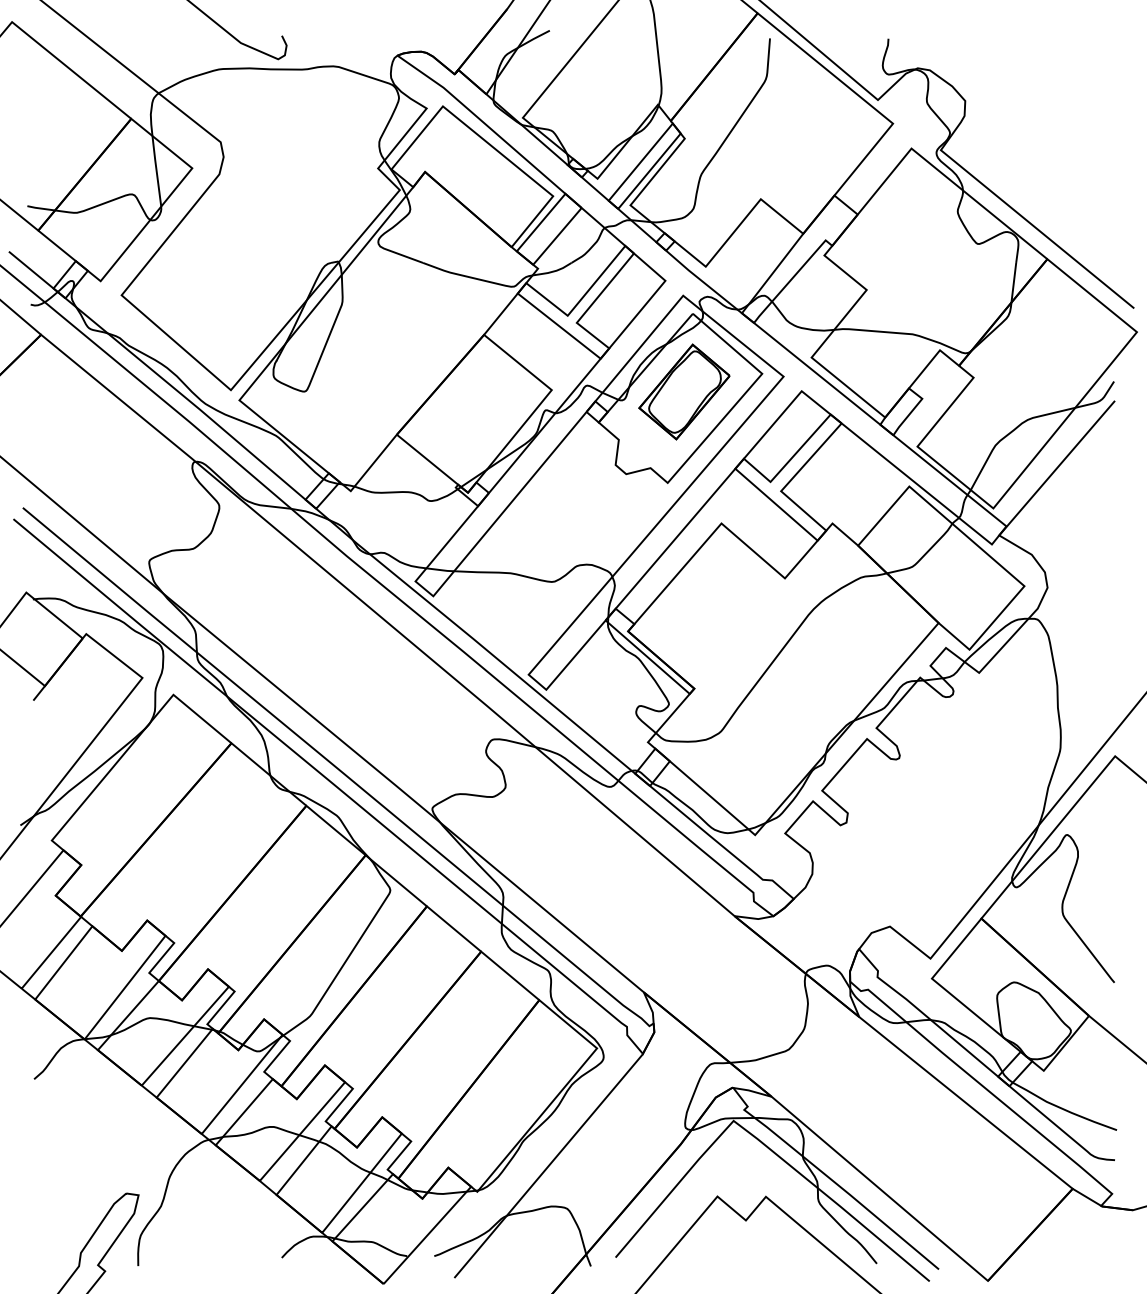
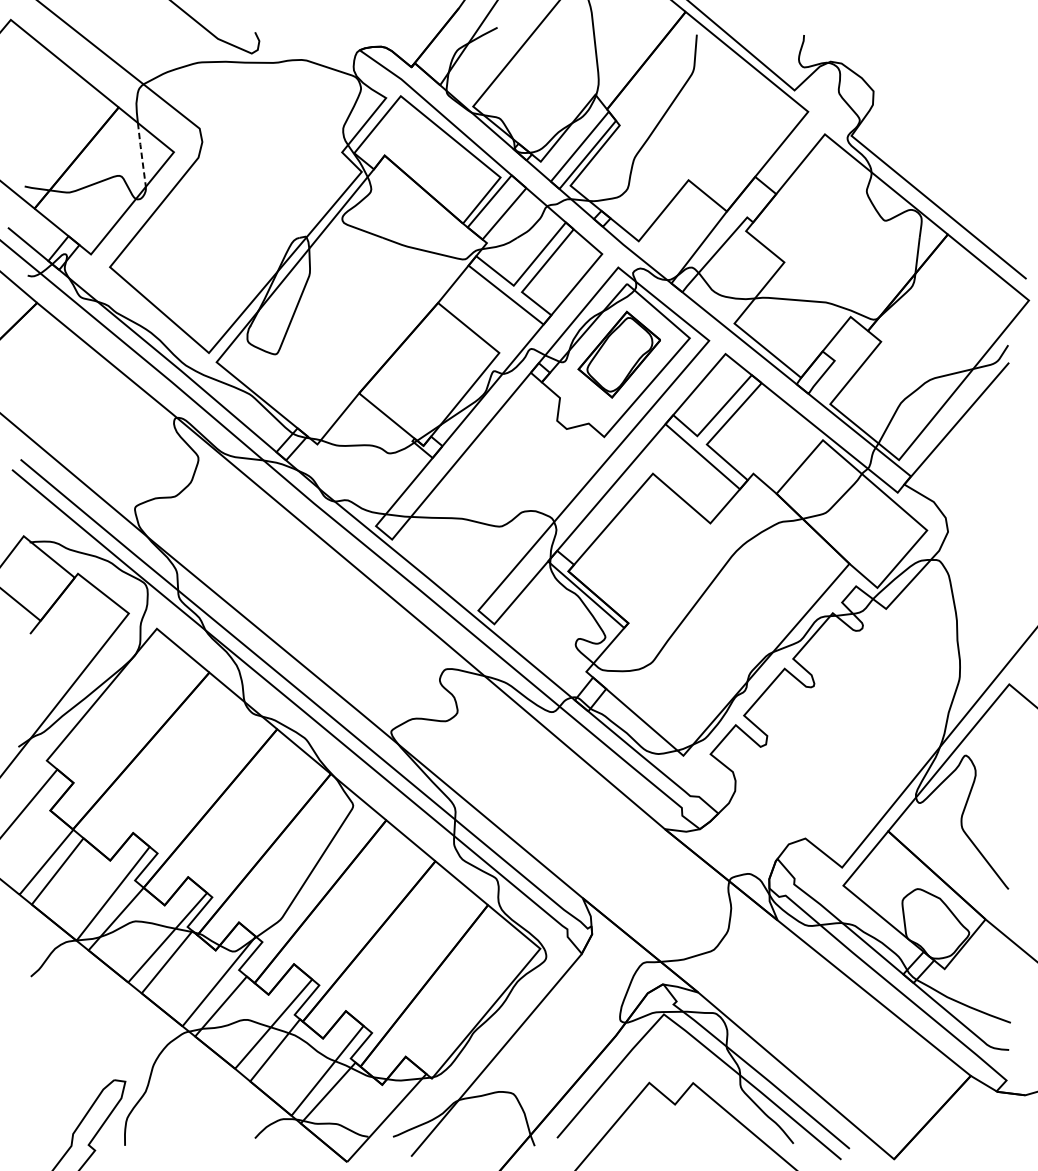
line: (156, 171) -> (141, 155), solid -> dashed

